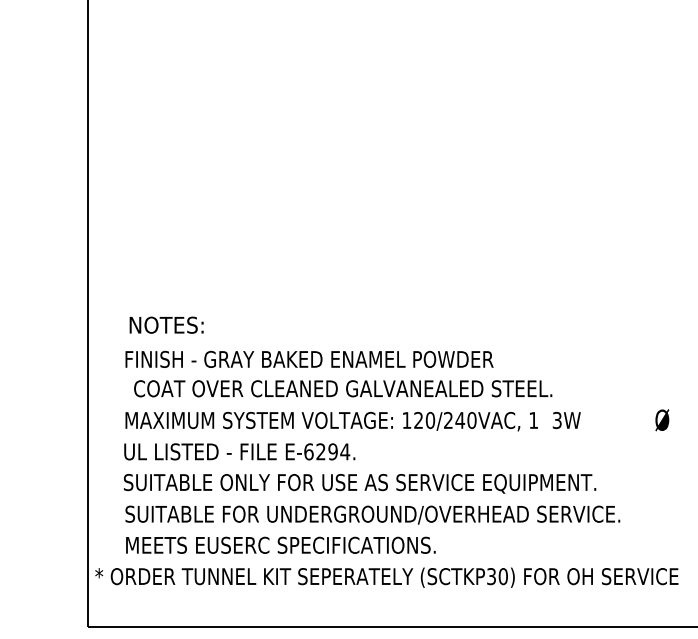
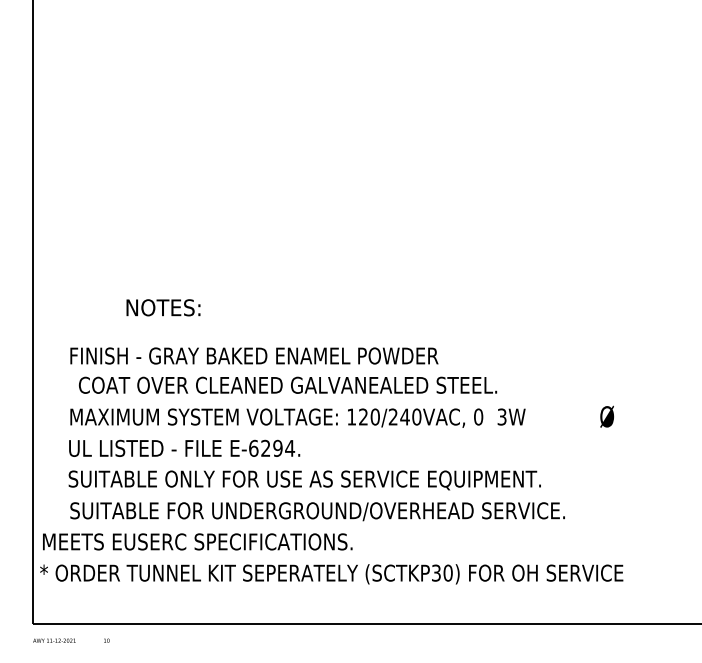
text: (166, 324) -> (163, 307), moved
text: (533, 419) -> (478, 416), 1 -> 0
text: (280, 544) -> (197, 541), moved

